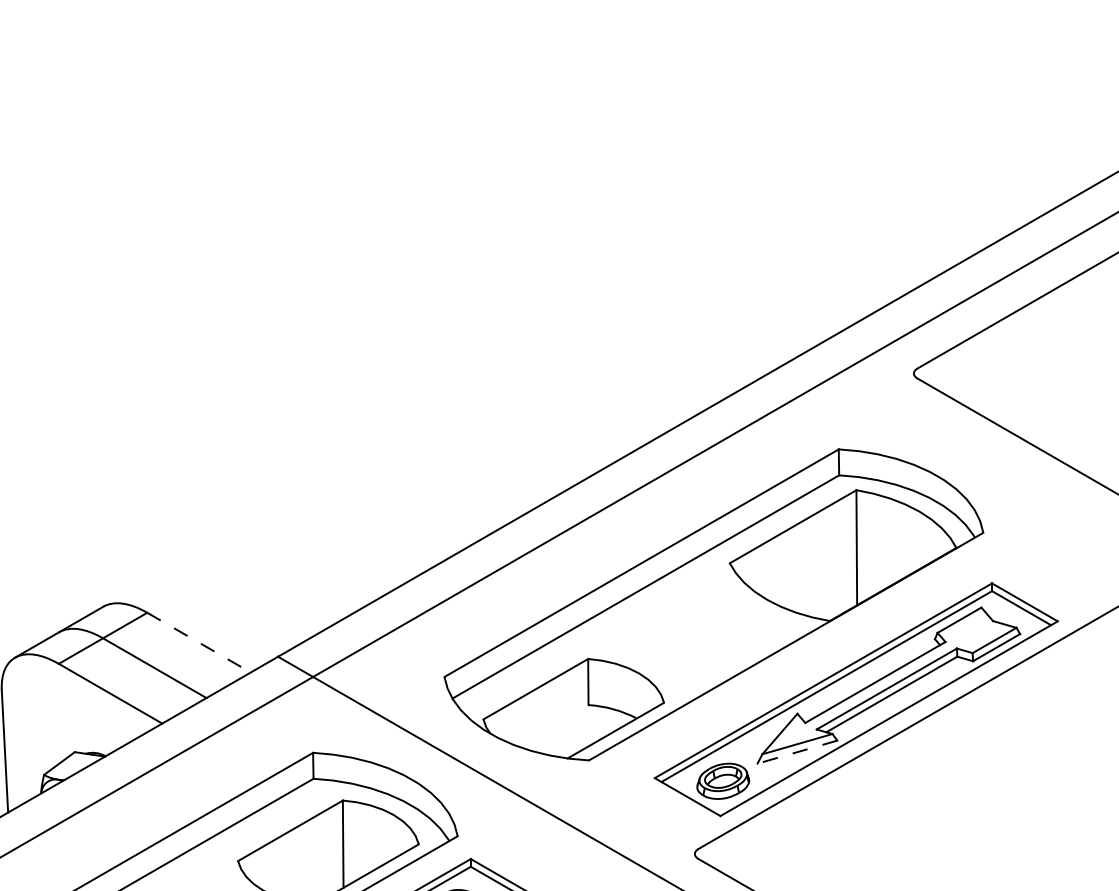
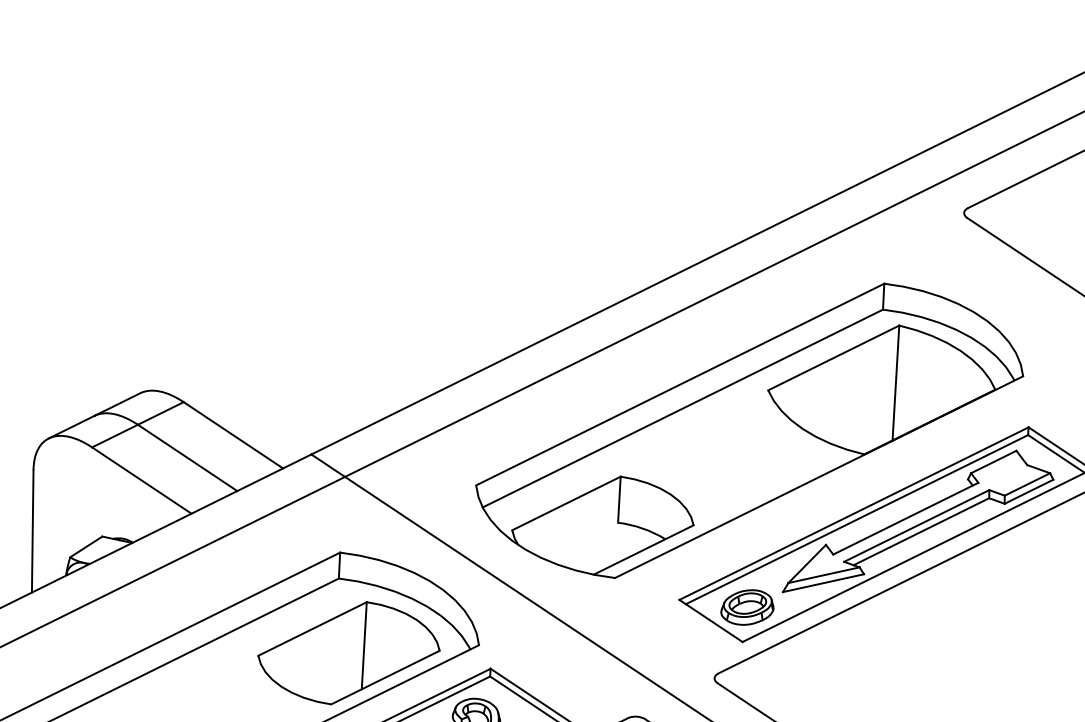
line: (199, 642) -> (233, 435), dashed -> solid
line: (796, 752) -> (822, 583), dashed -> solid

